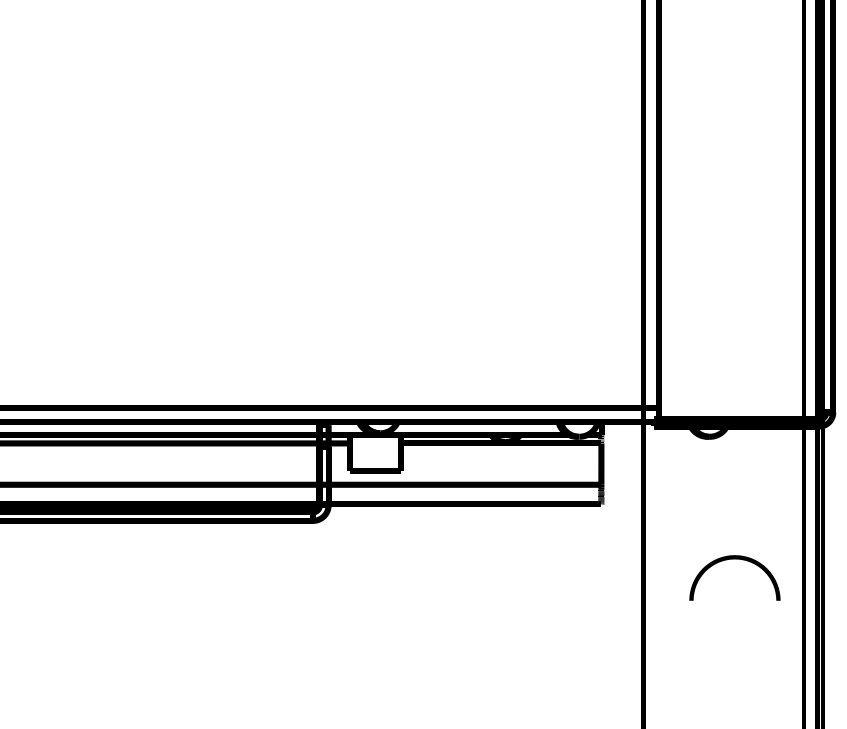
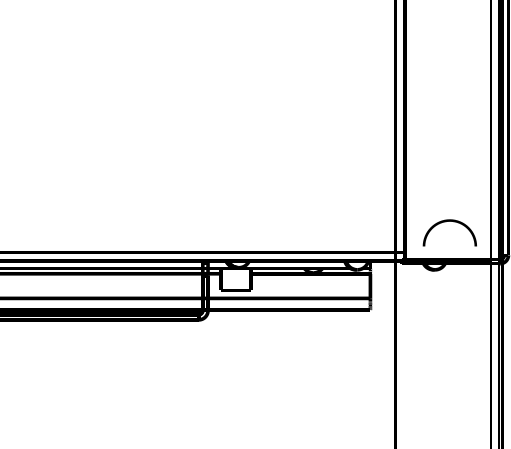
curve: (729, 560) -> (446, 222), moved

